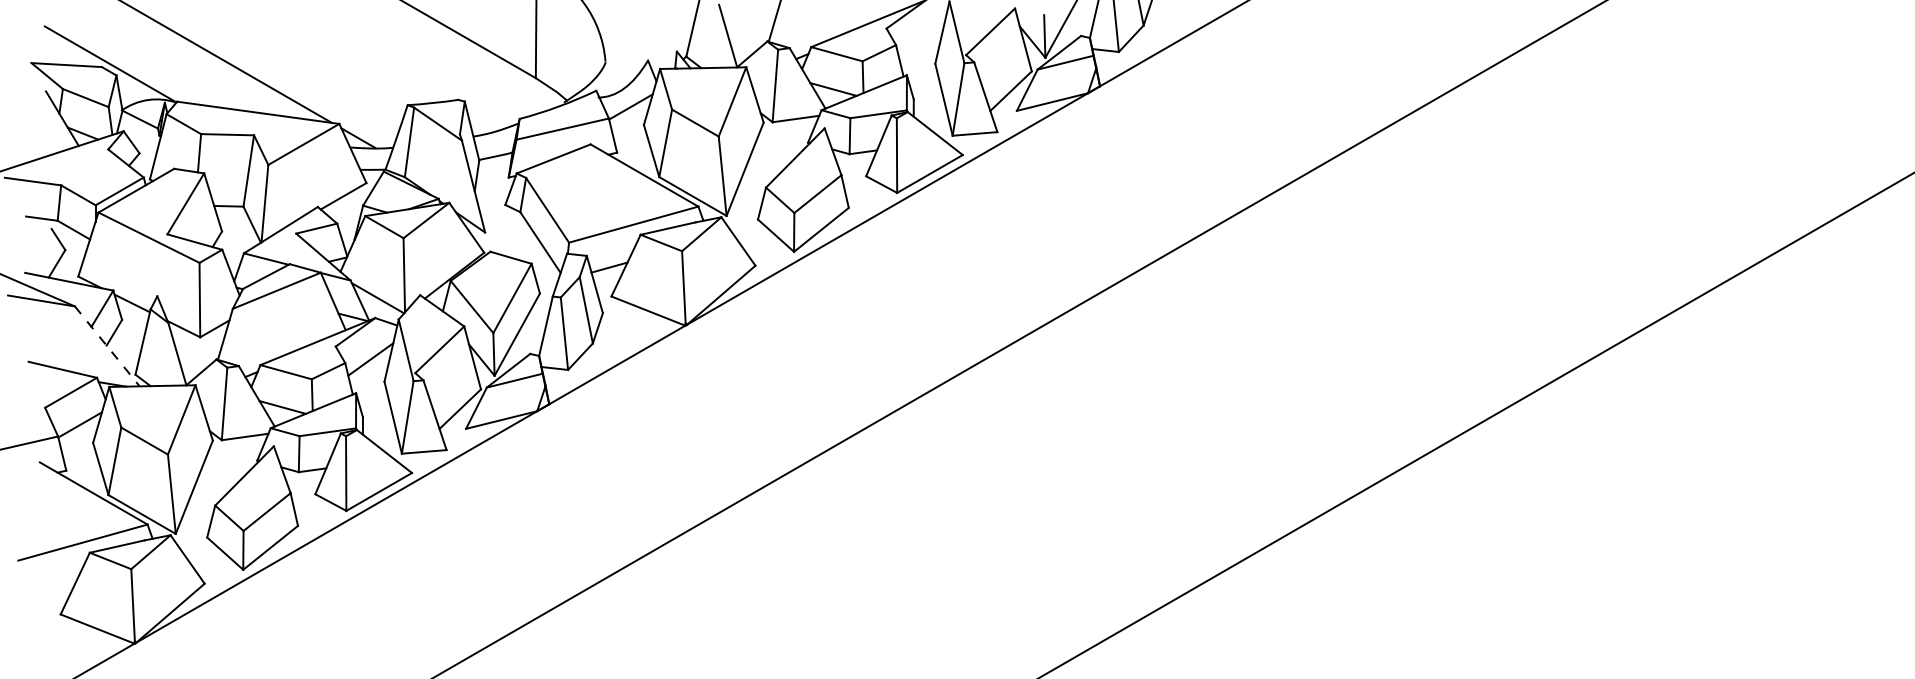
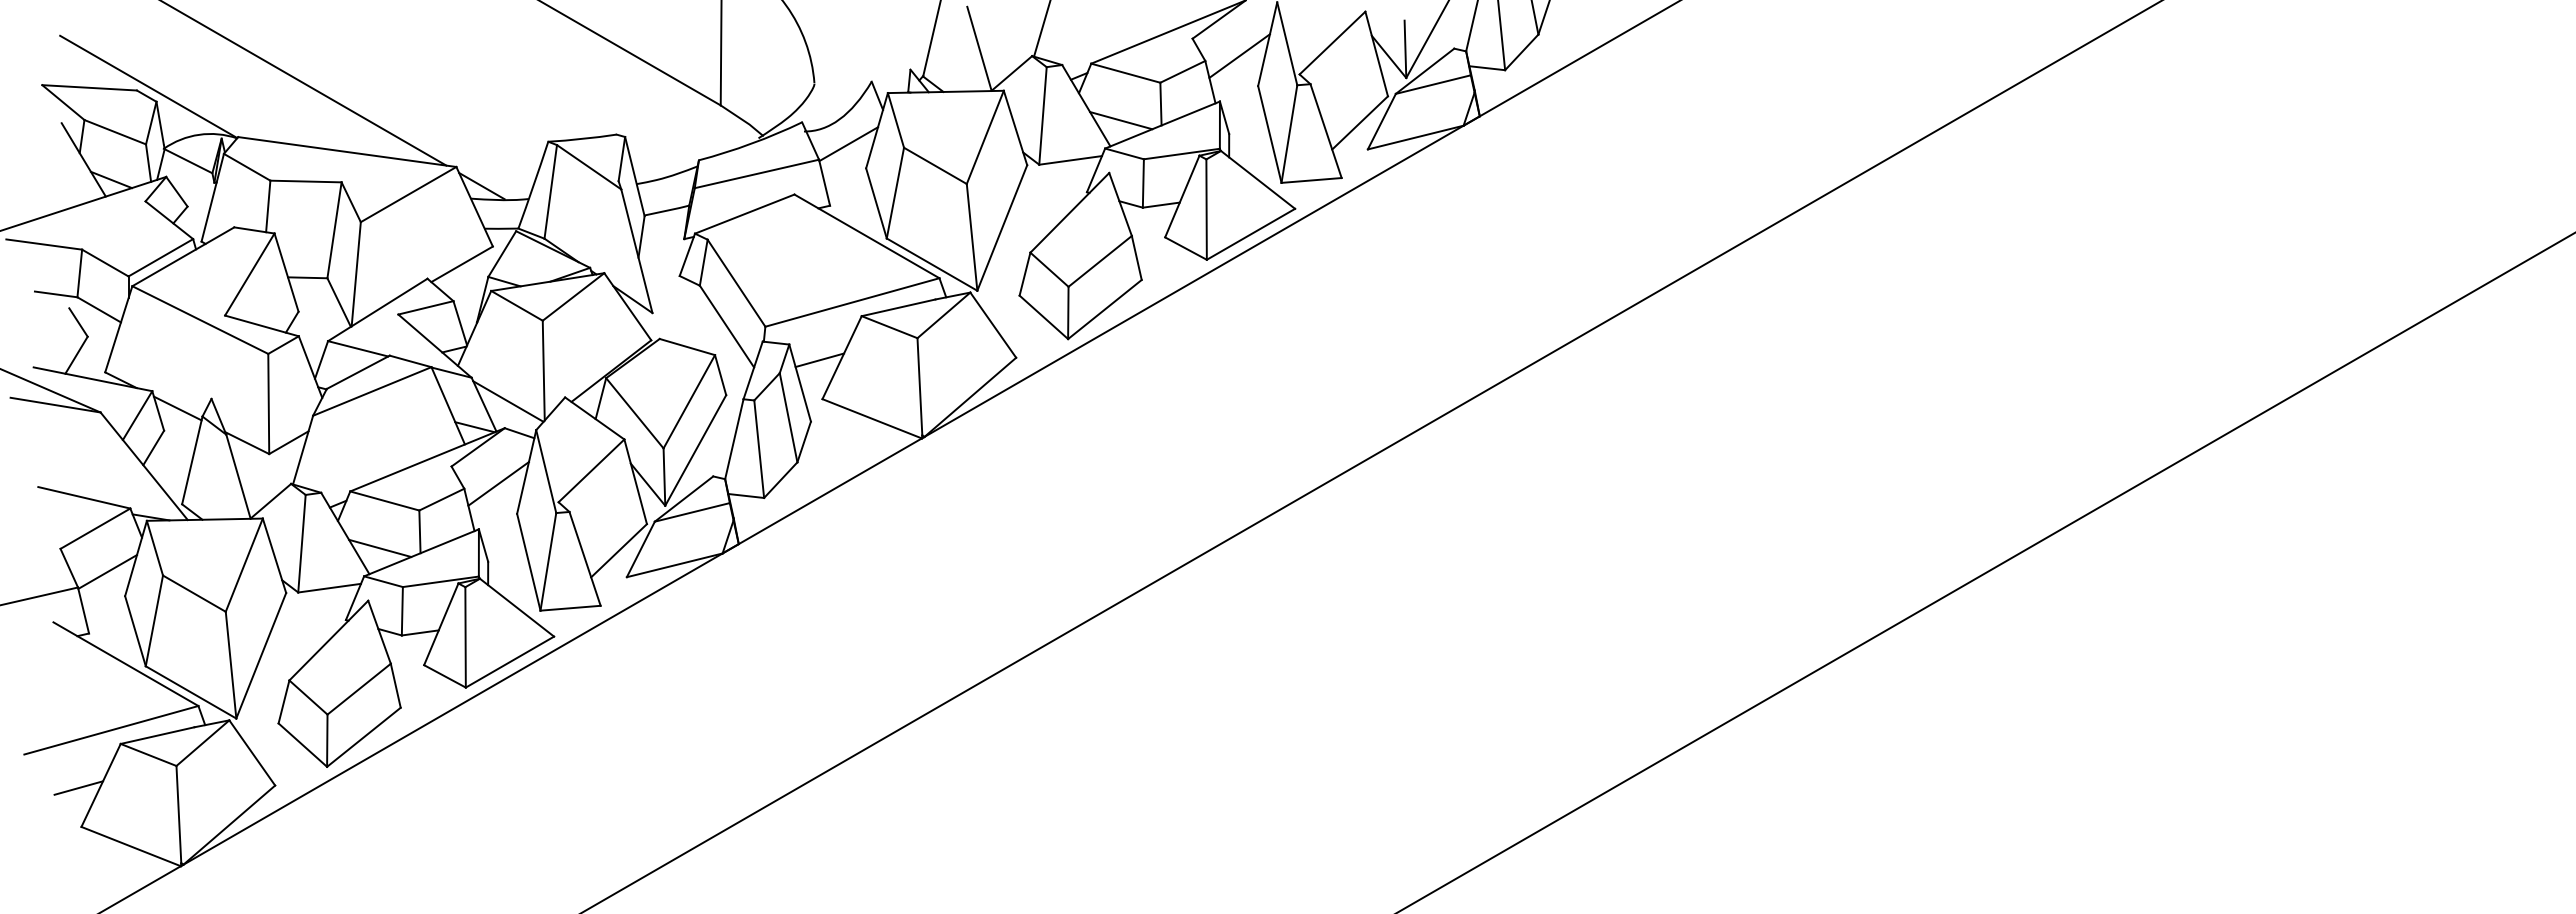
line: (921, 41) -> (1239, 55), added
line: (107, 346) -> (144, 466), dashed -> solid
line: (58, 585) -> (78, 787), added

